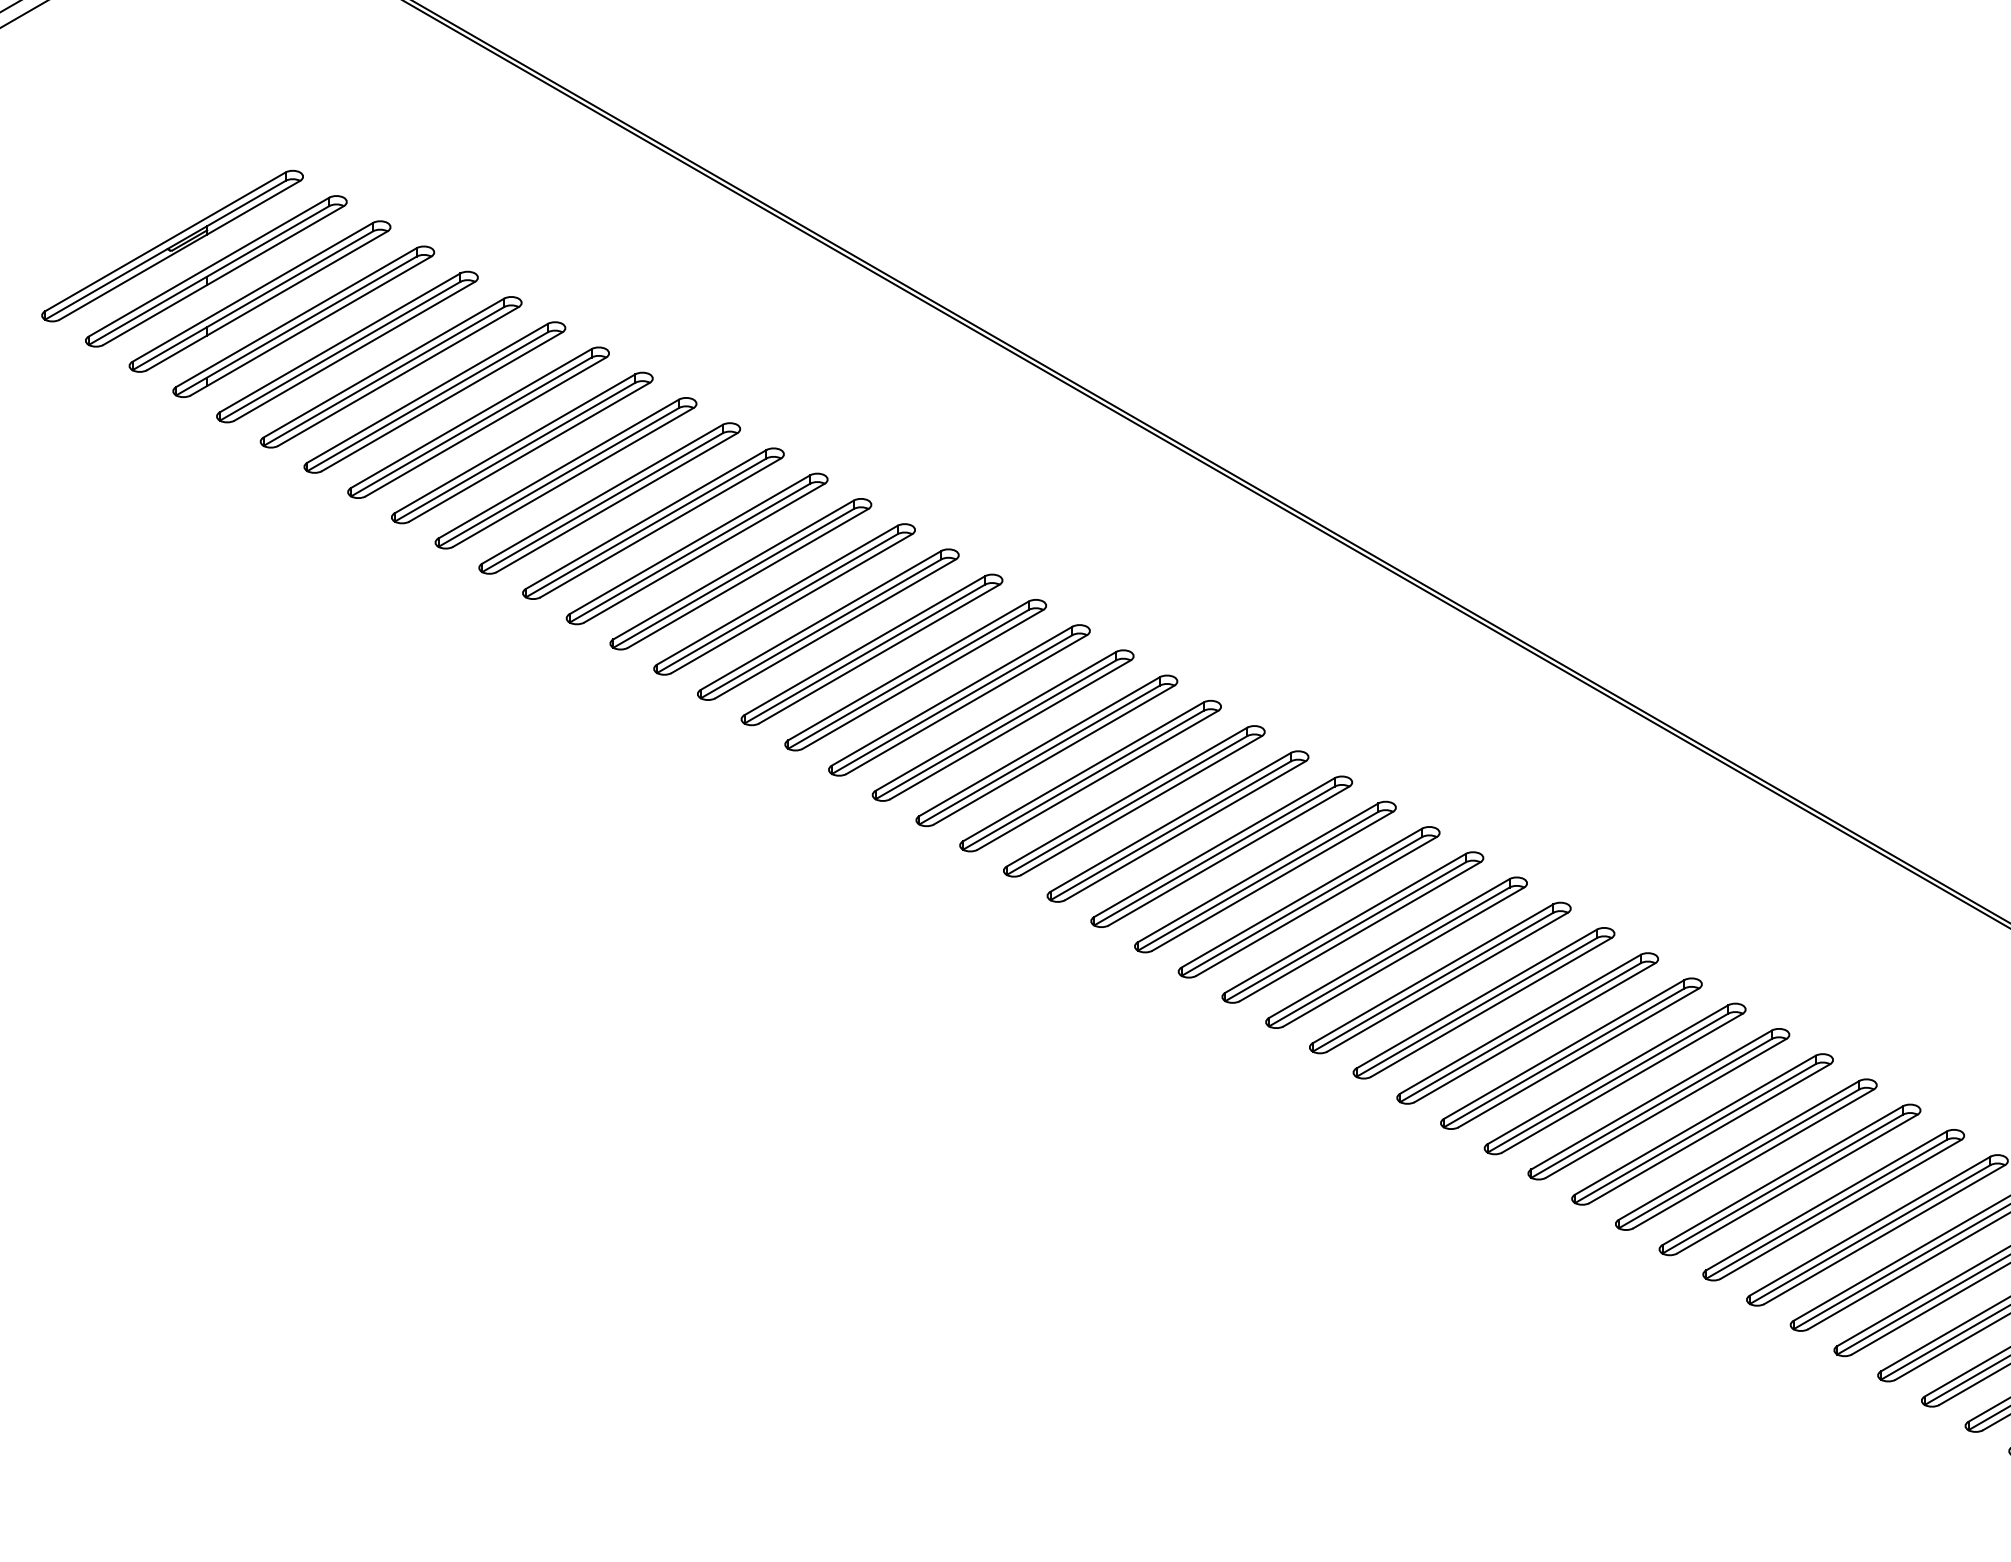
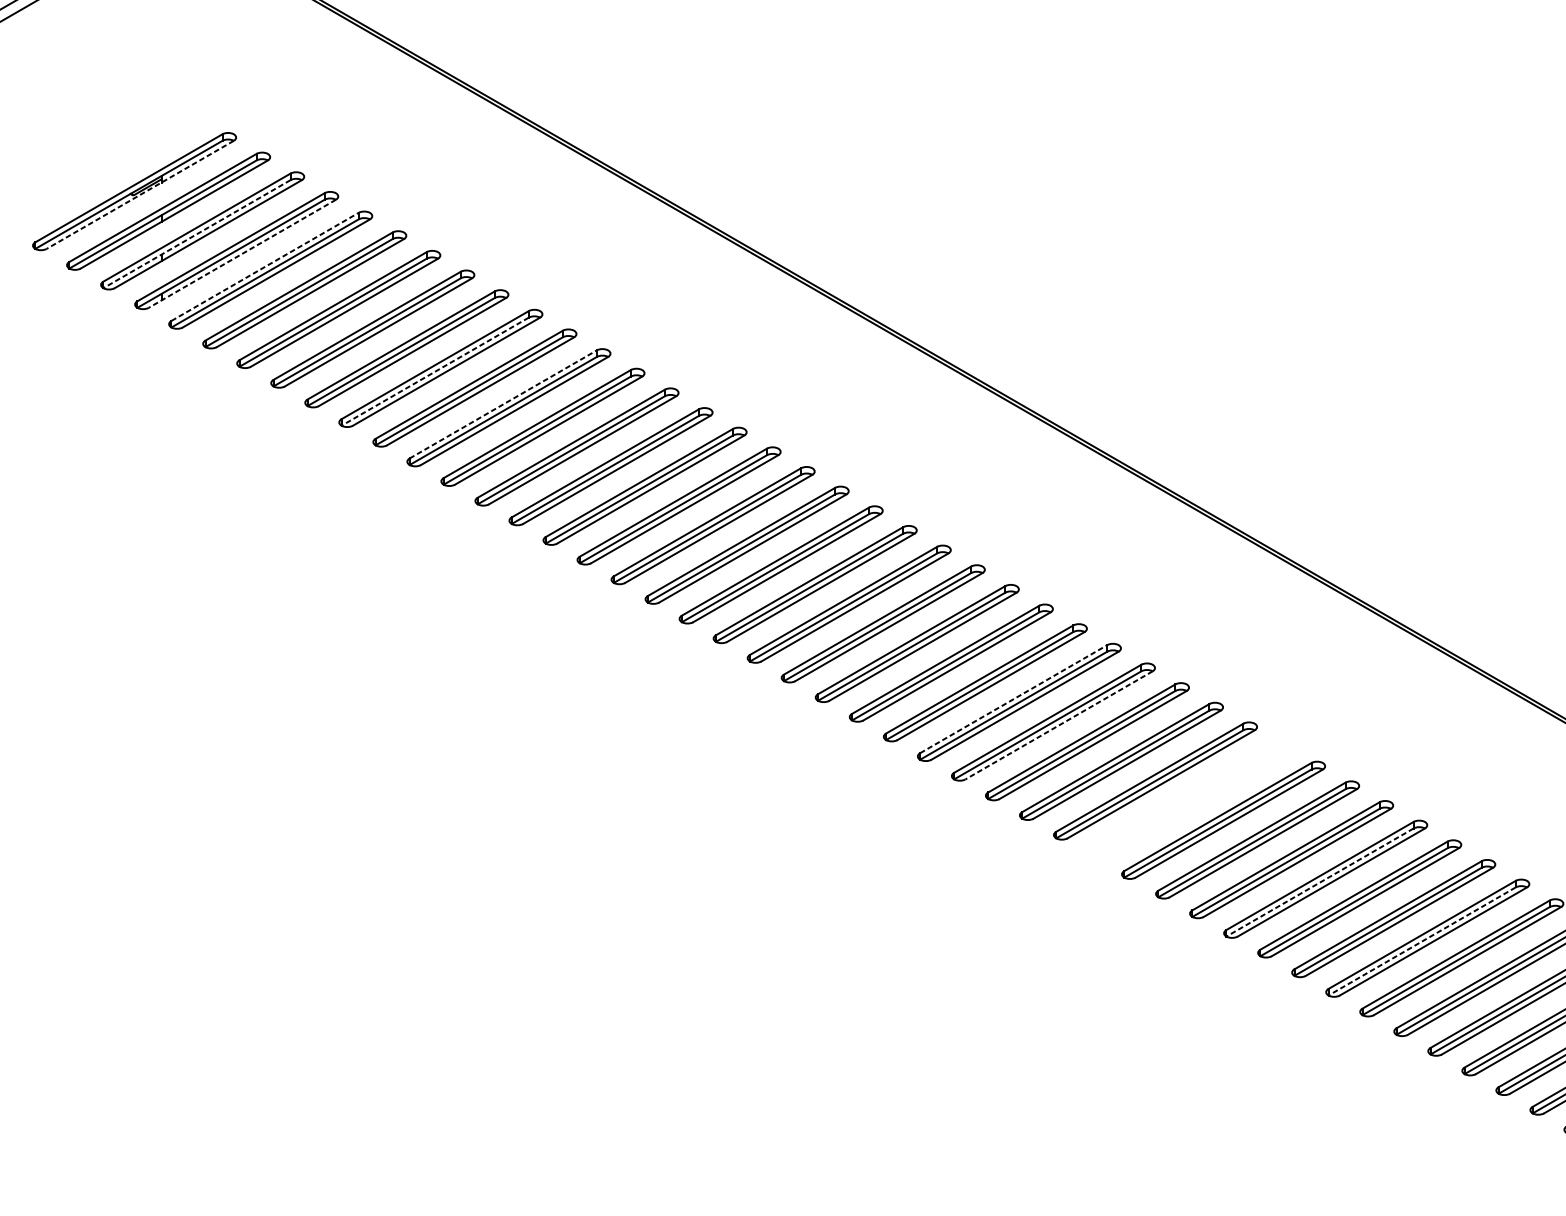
line: (179, 250) -> (139, 195), solid -> dashed
line: (252, 300) -> (196, 233), solid -> dashed
line: (311, 326) -> (242, 254), solid -> dashed
line: (340, 342) -> (265, 266), solid -> dashed
line: (558, 477) -> (435, 371), solid -> dashed
line: (646, 519) -> (503, 404), solid -> dashed
line: (1301, 898) -> (1013, 699), solid -> dashed
line: (1360, 931) -> (1059, 725), solid -> dashed
part: (1527, 1028) -> (1189, 800), removed
line: (1695, 1133) -> (1320, 882), solid -> dashed
line: (1826, 1209) -> (1422, 941), solid -> dashed

